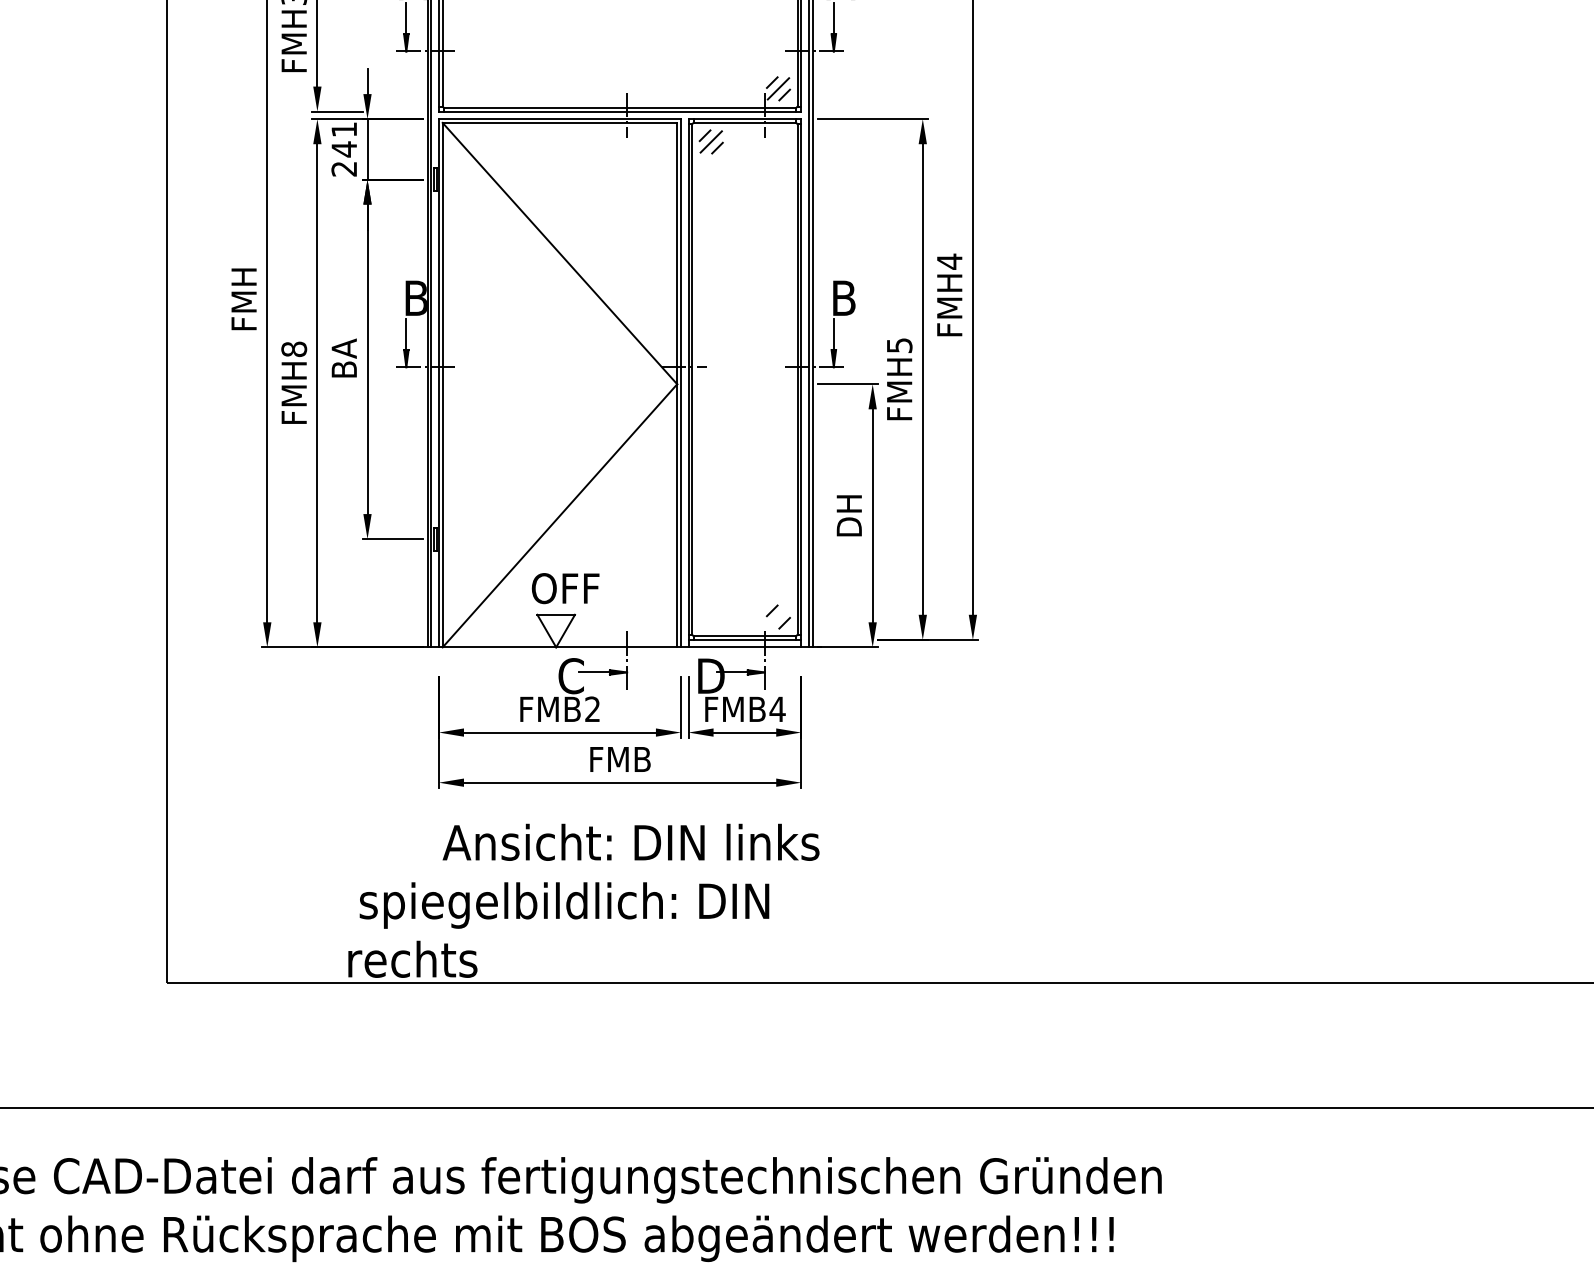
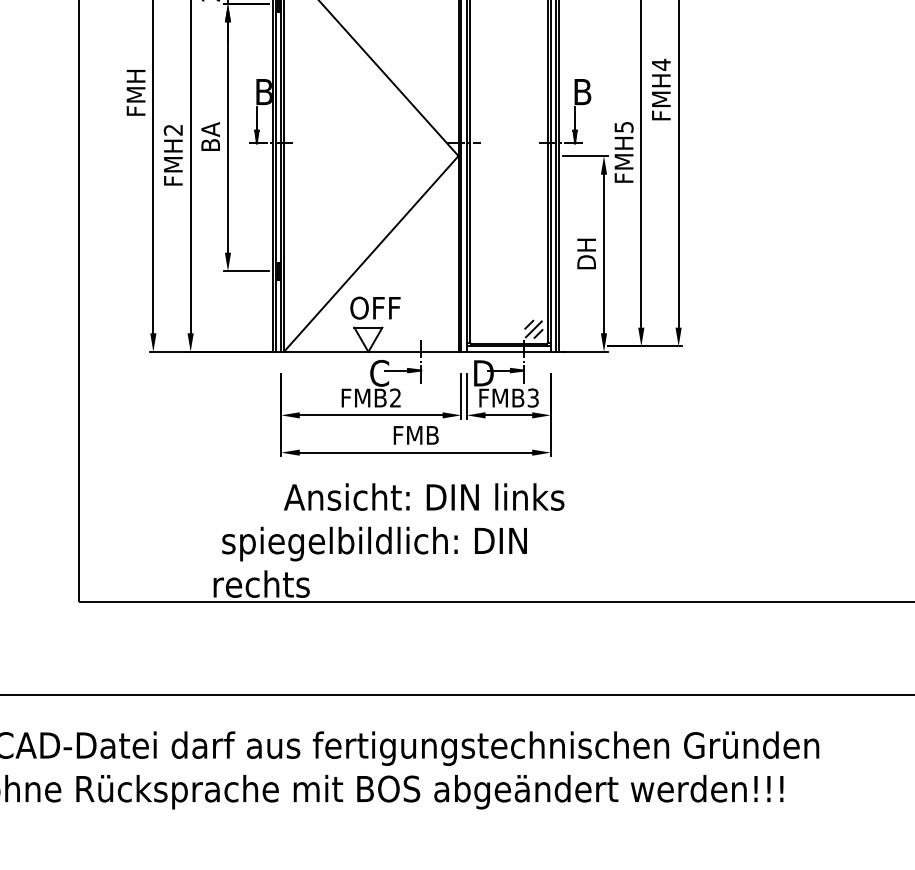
text: (294, 349) -> (173, 130), FMH8 -> FMH2
line: (778, 616) -> (533, 328), added
text: (777, 709) -> (533, 398), FMB4 -> FMB3

